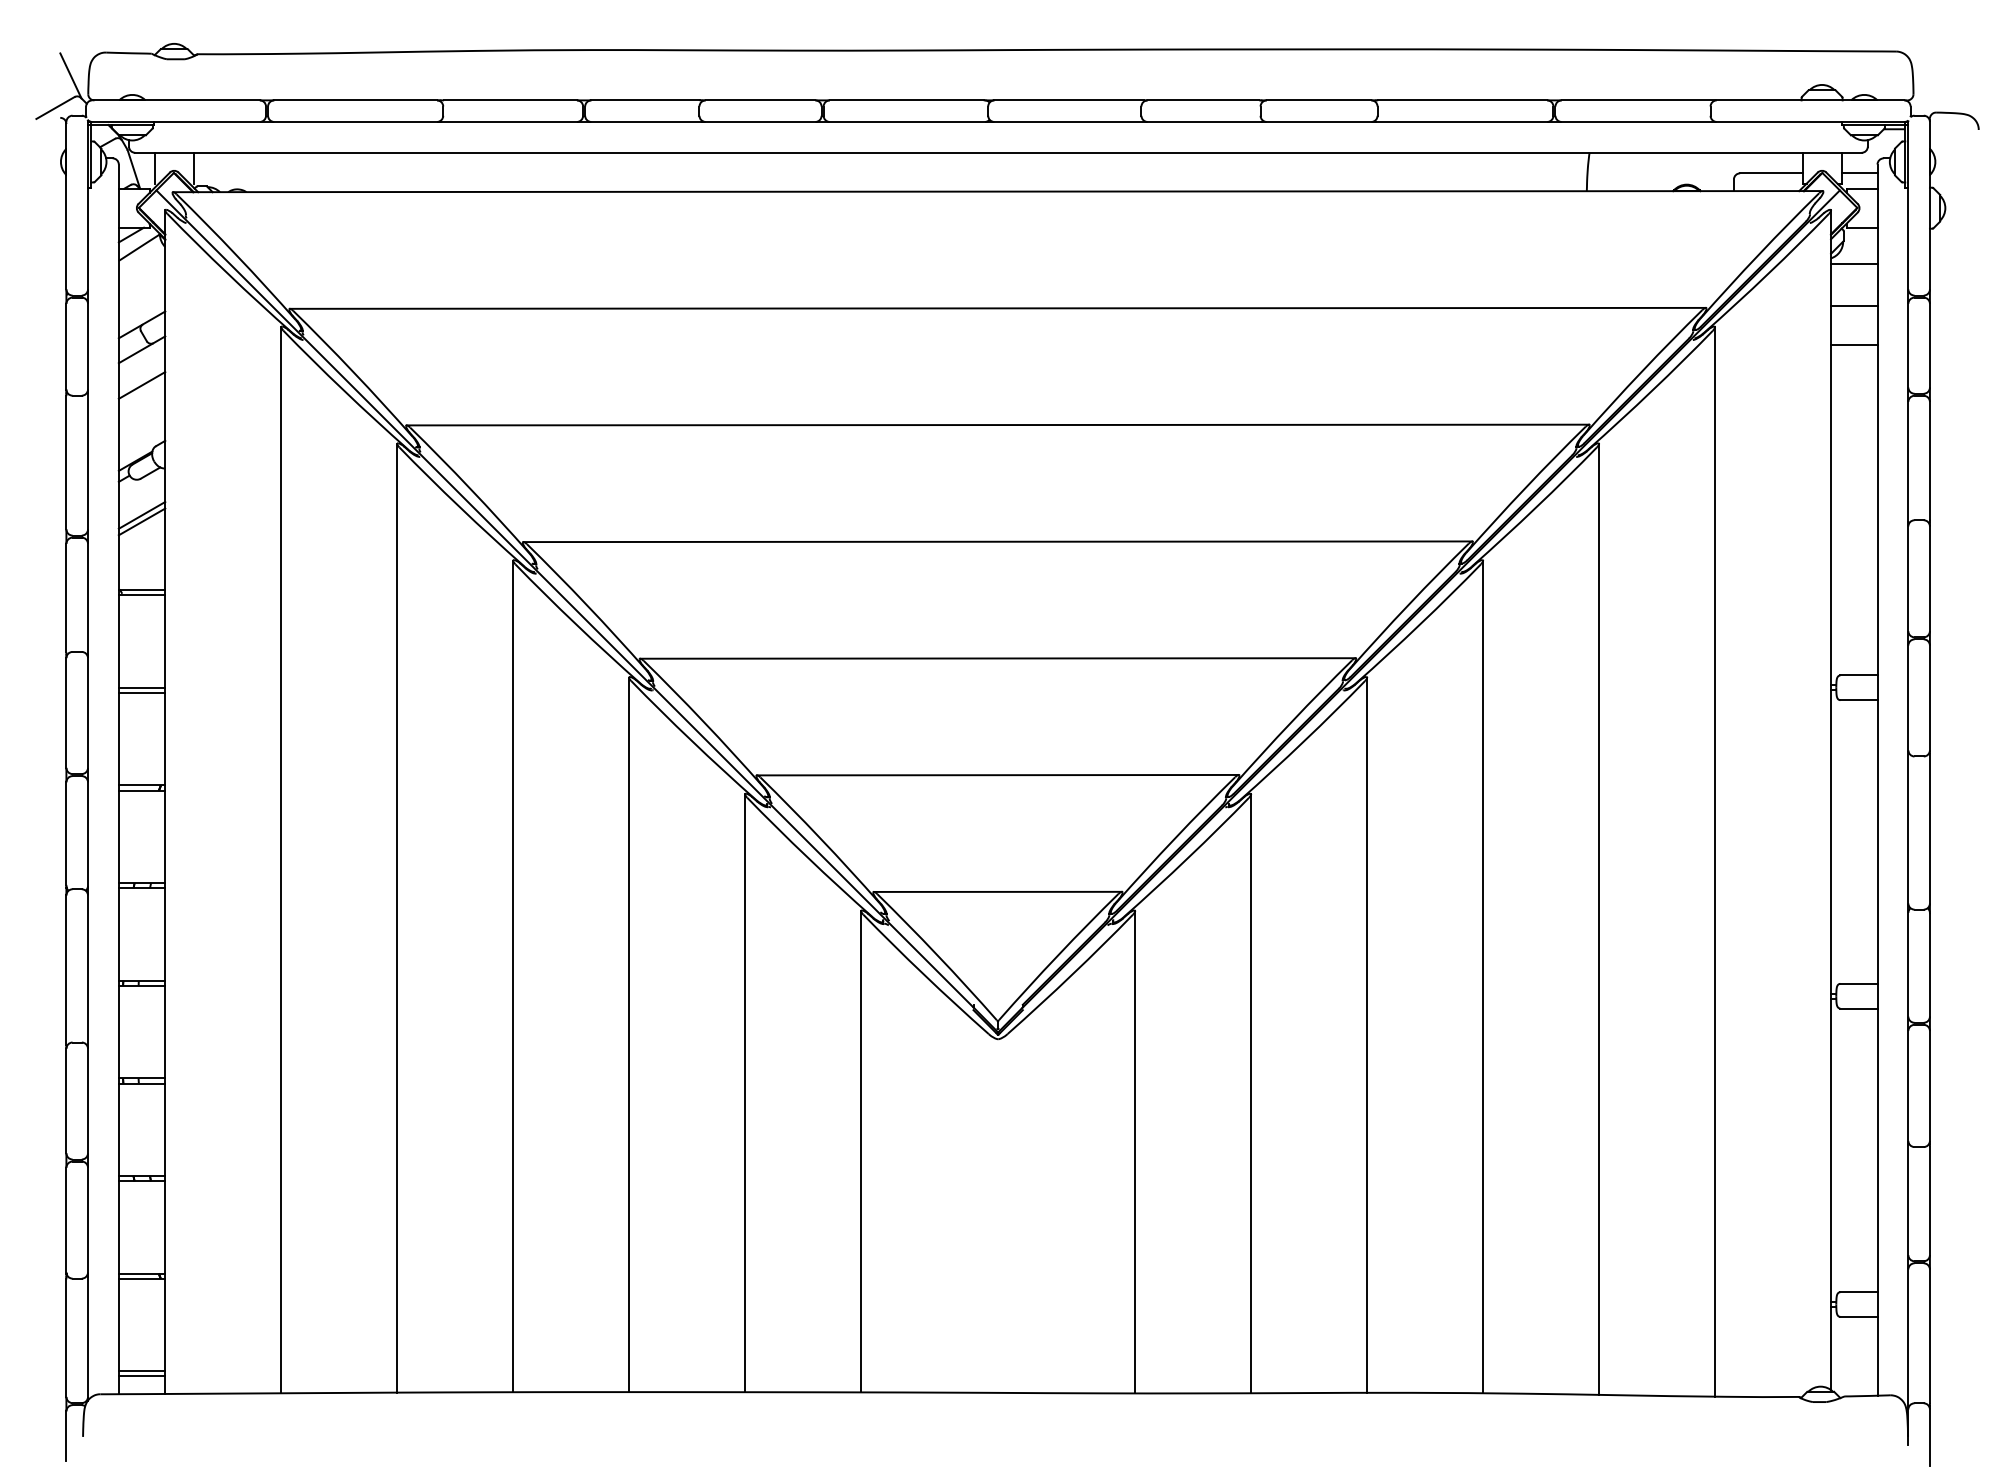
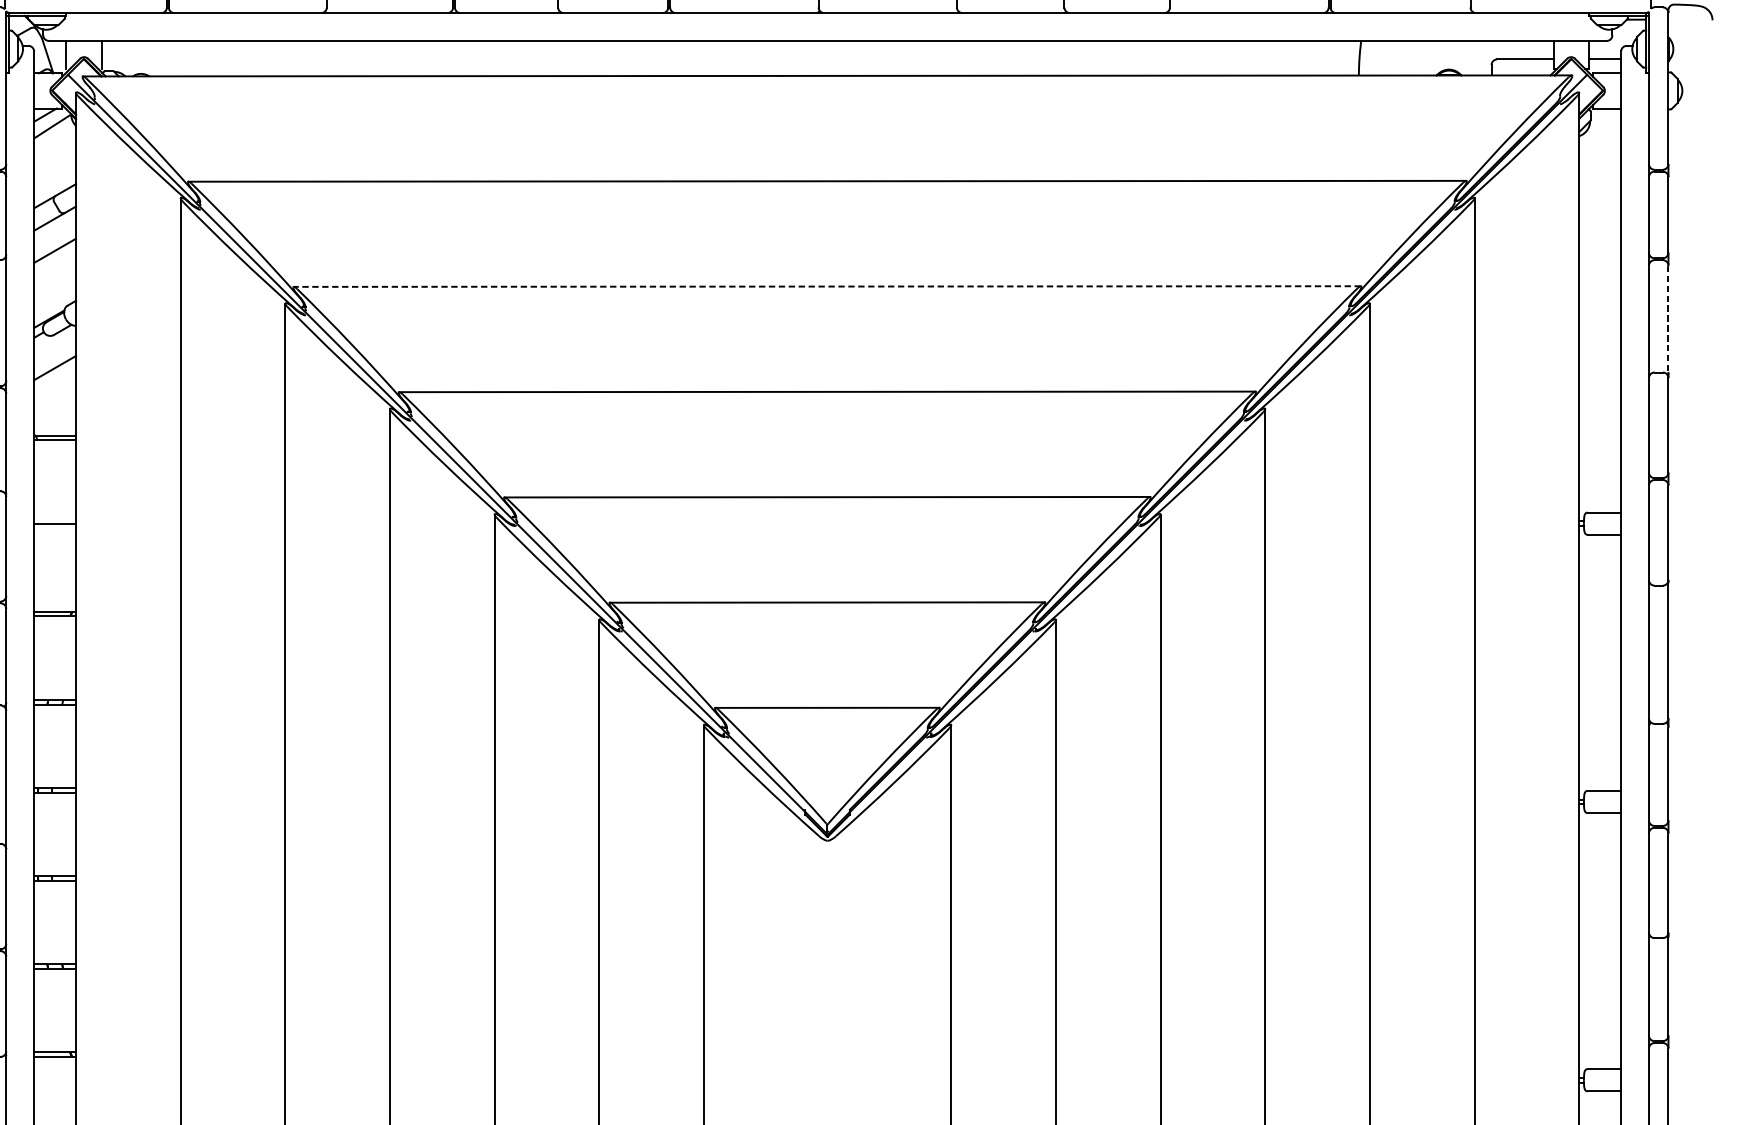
line: (1854, 263) -> (1600, 140), removed
line: (1854, 305) -> (1600, 178), removed
line: (1854, 345) -> (1600, 214), removed
line: (997, 425) -> (827, 286), solid -> dashed
line: (1929, 460) -> (1668, 318), solid -> dashed
line: (141, 521) -> (54, 373), removed
line: (141, 692) -> (54, 527), removed

